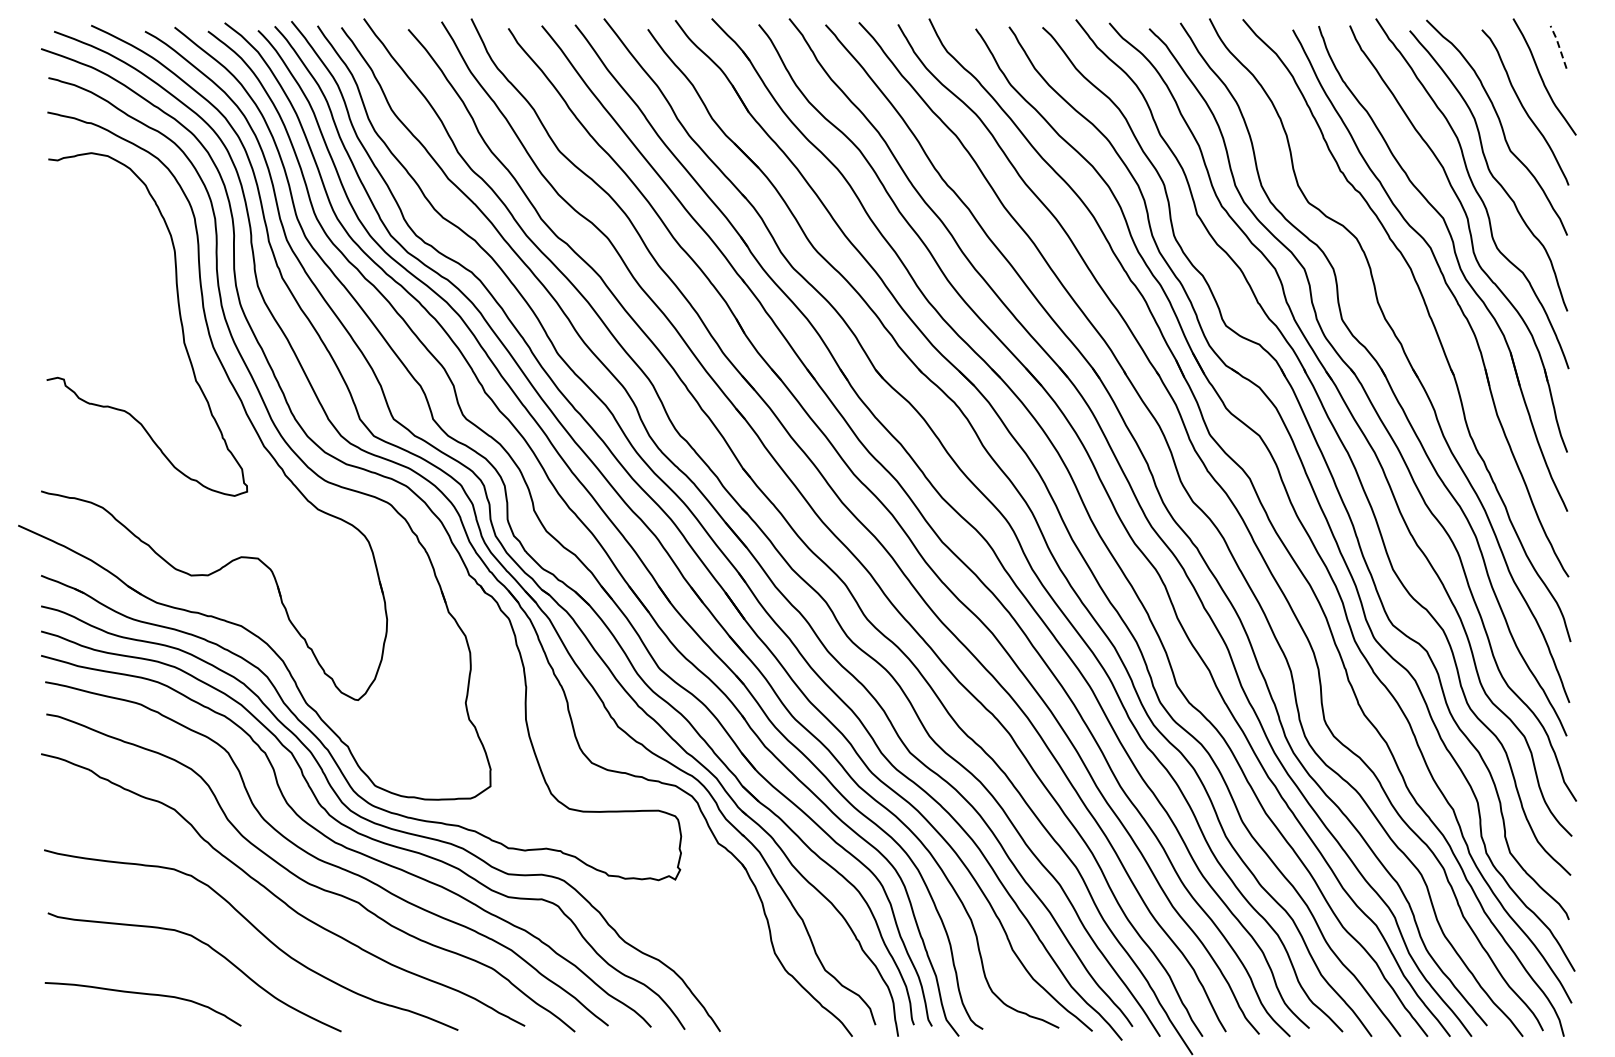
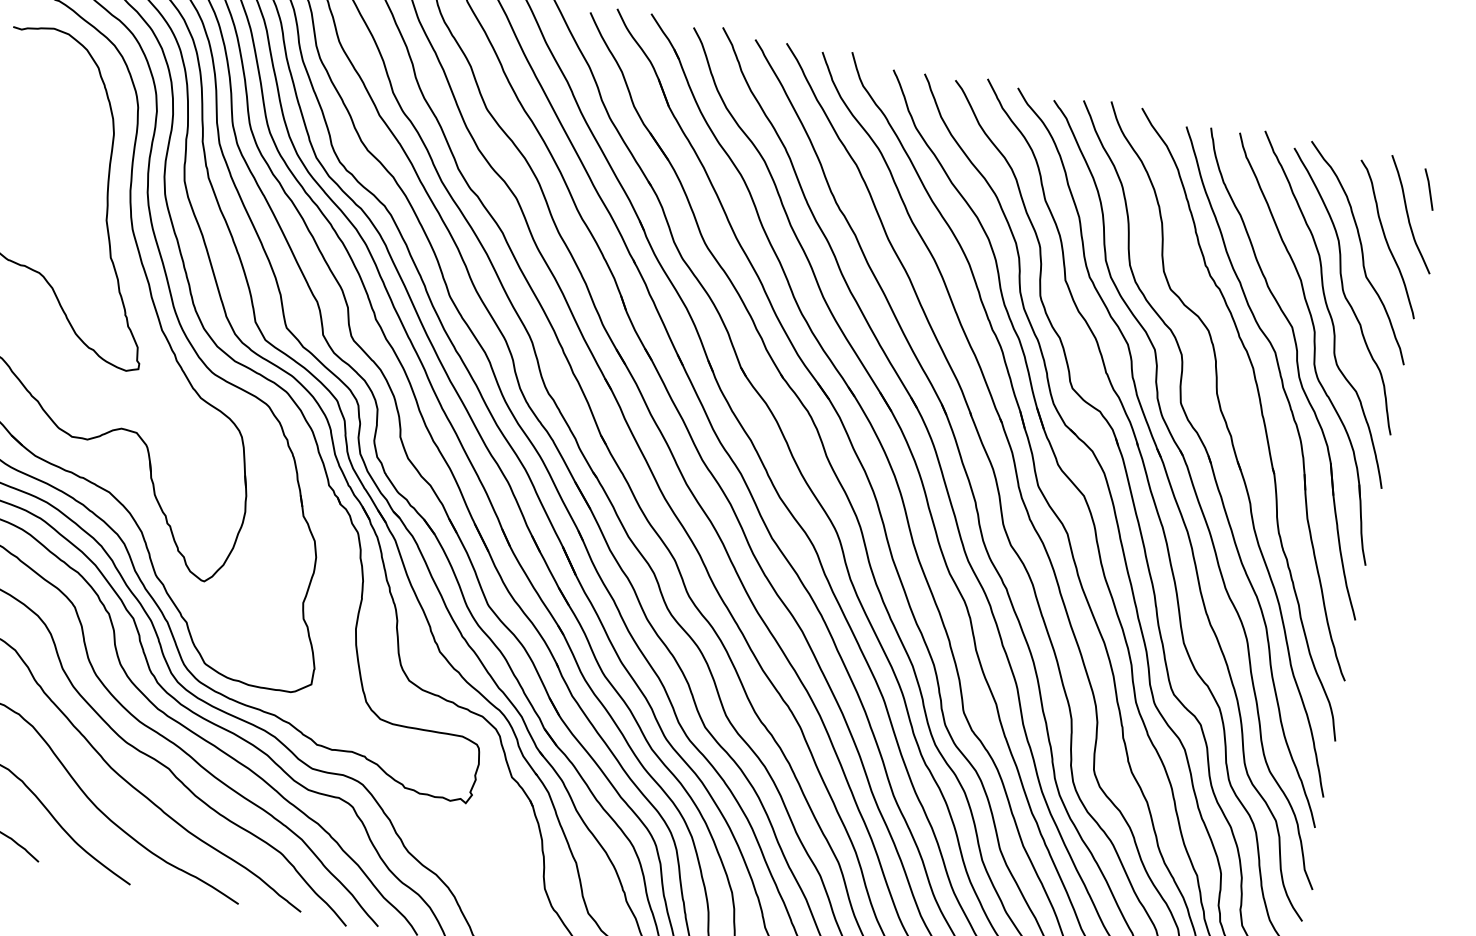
line: (1559, 46) -> (1429, 189), dashed -> solid

